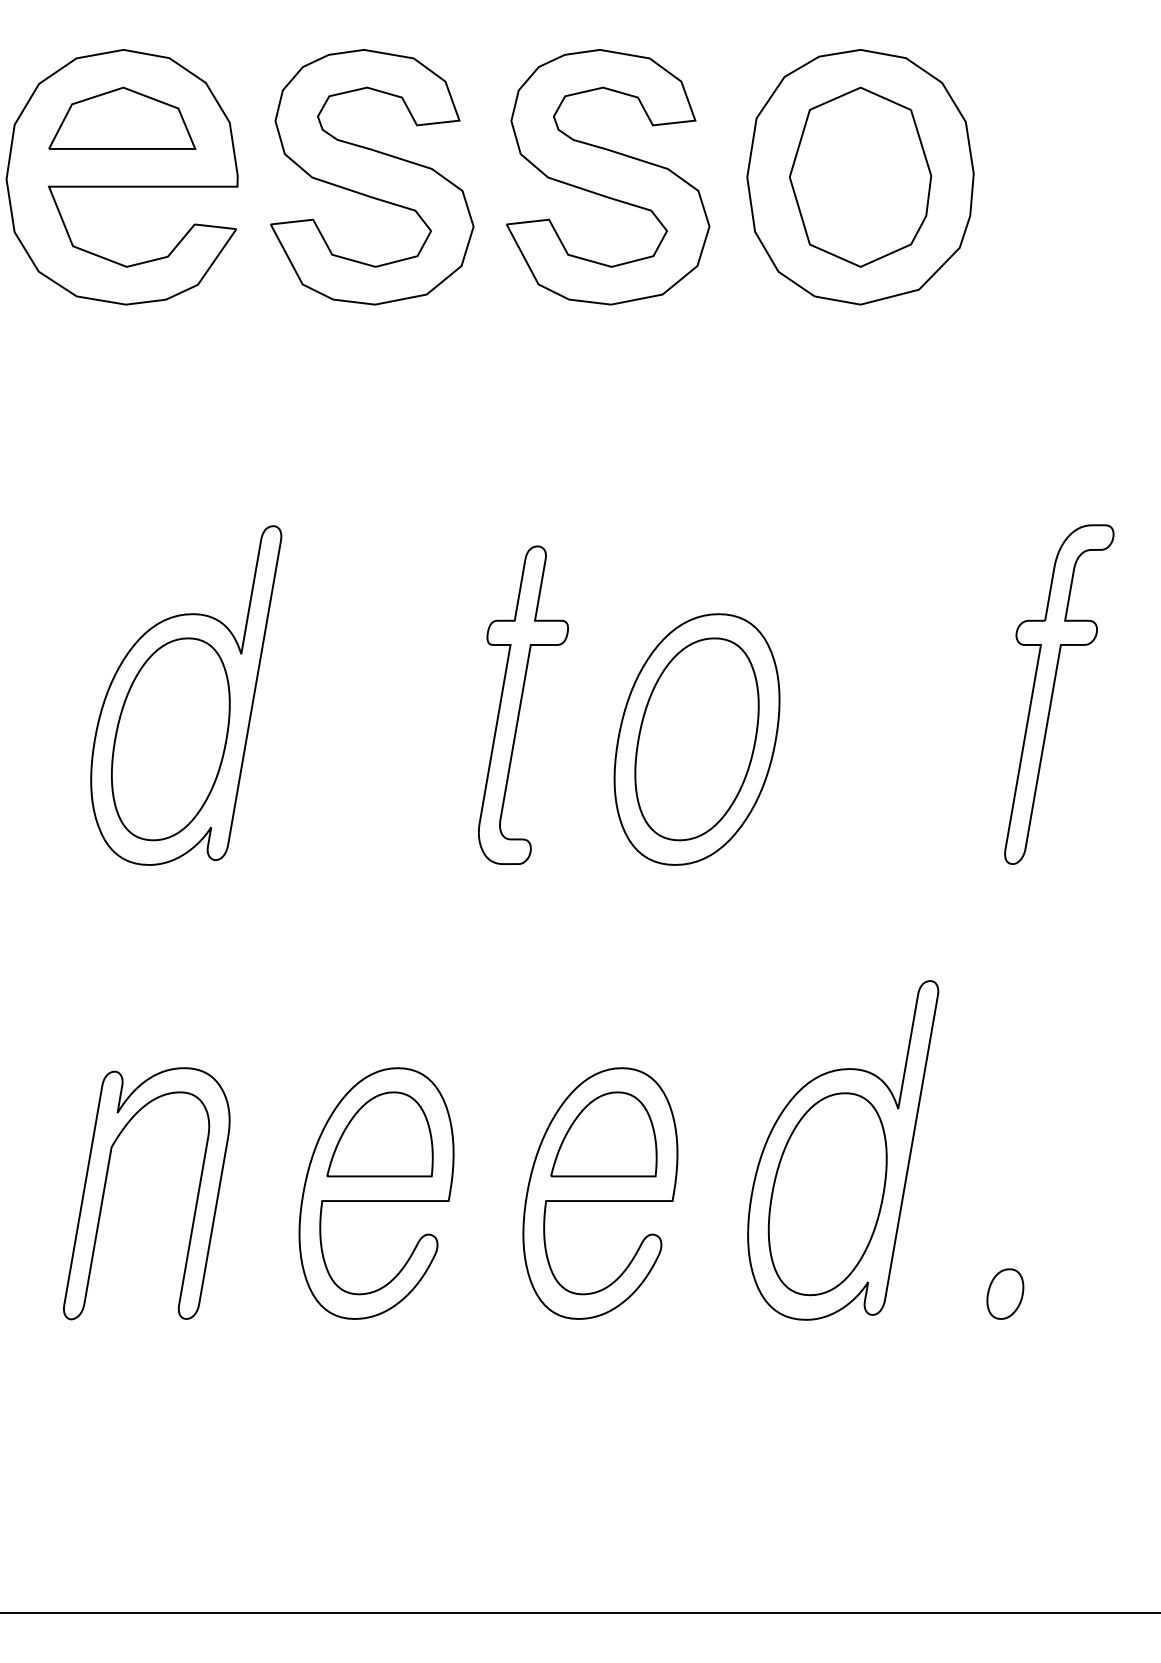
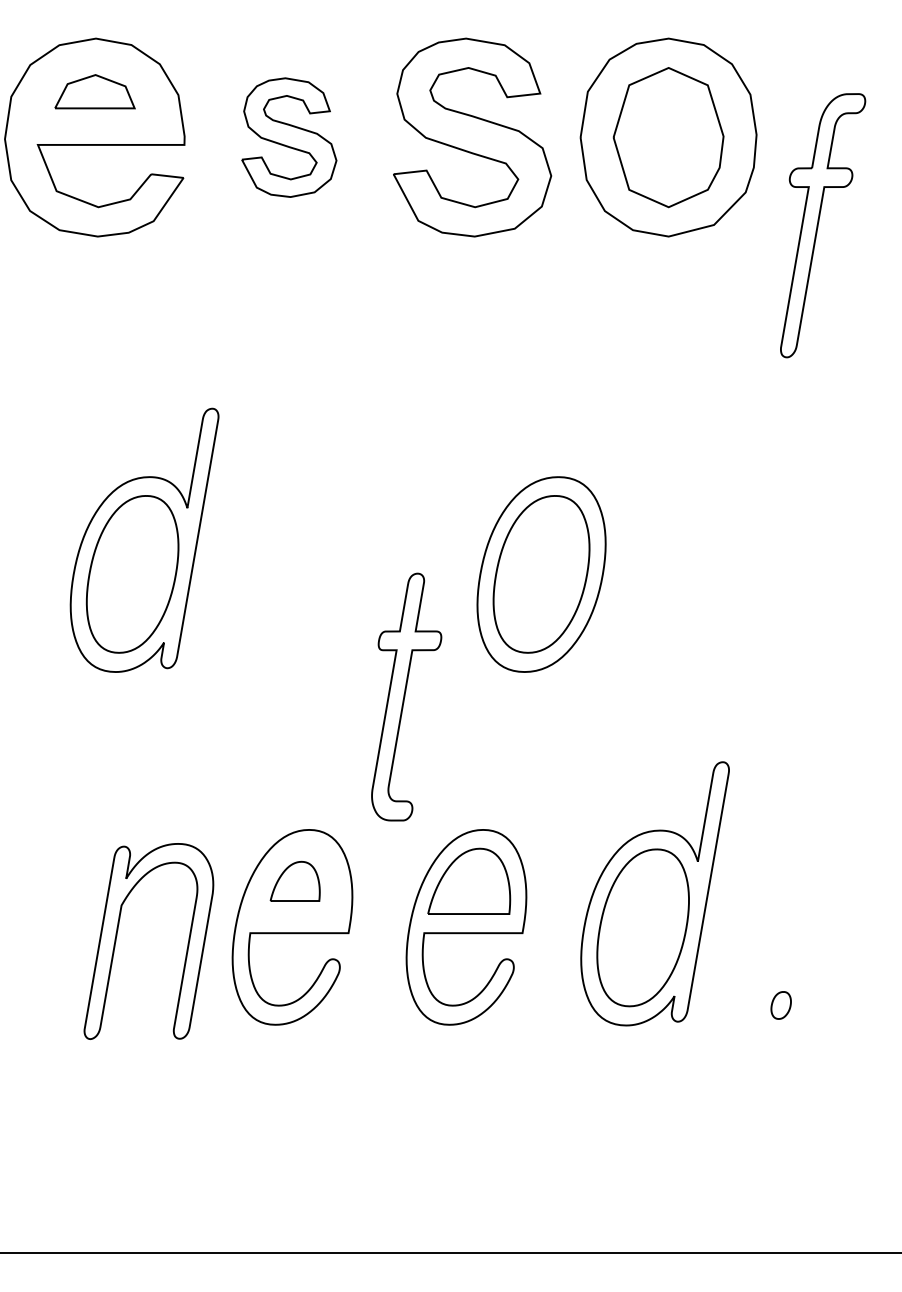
part: (122, 117) -> (95, 91), size x0.7
part: (372, 177) -> (289, 137), size x0.6
part: (1059, 694) -> (823, 225), moved
part: (523, 704) -> (406, 696), moved
part: (379, 1134) -> (294, 881), size x0.6
part: (105, 1189) -> (116, 938), moved
part: (1005, 1293) -> (781, 1005), size x0.7

